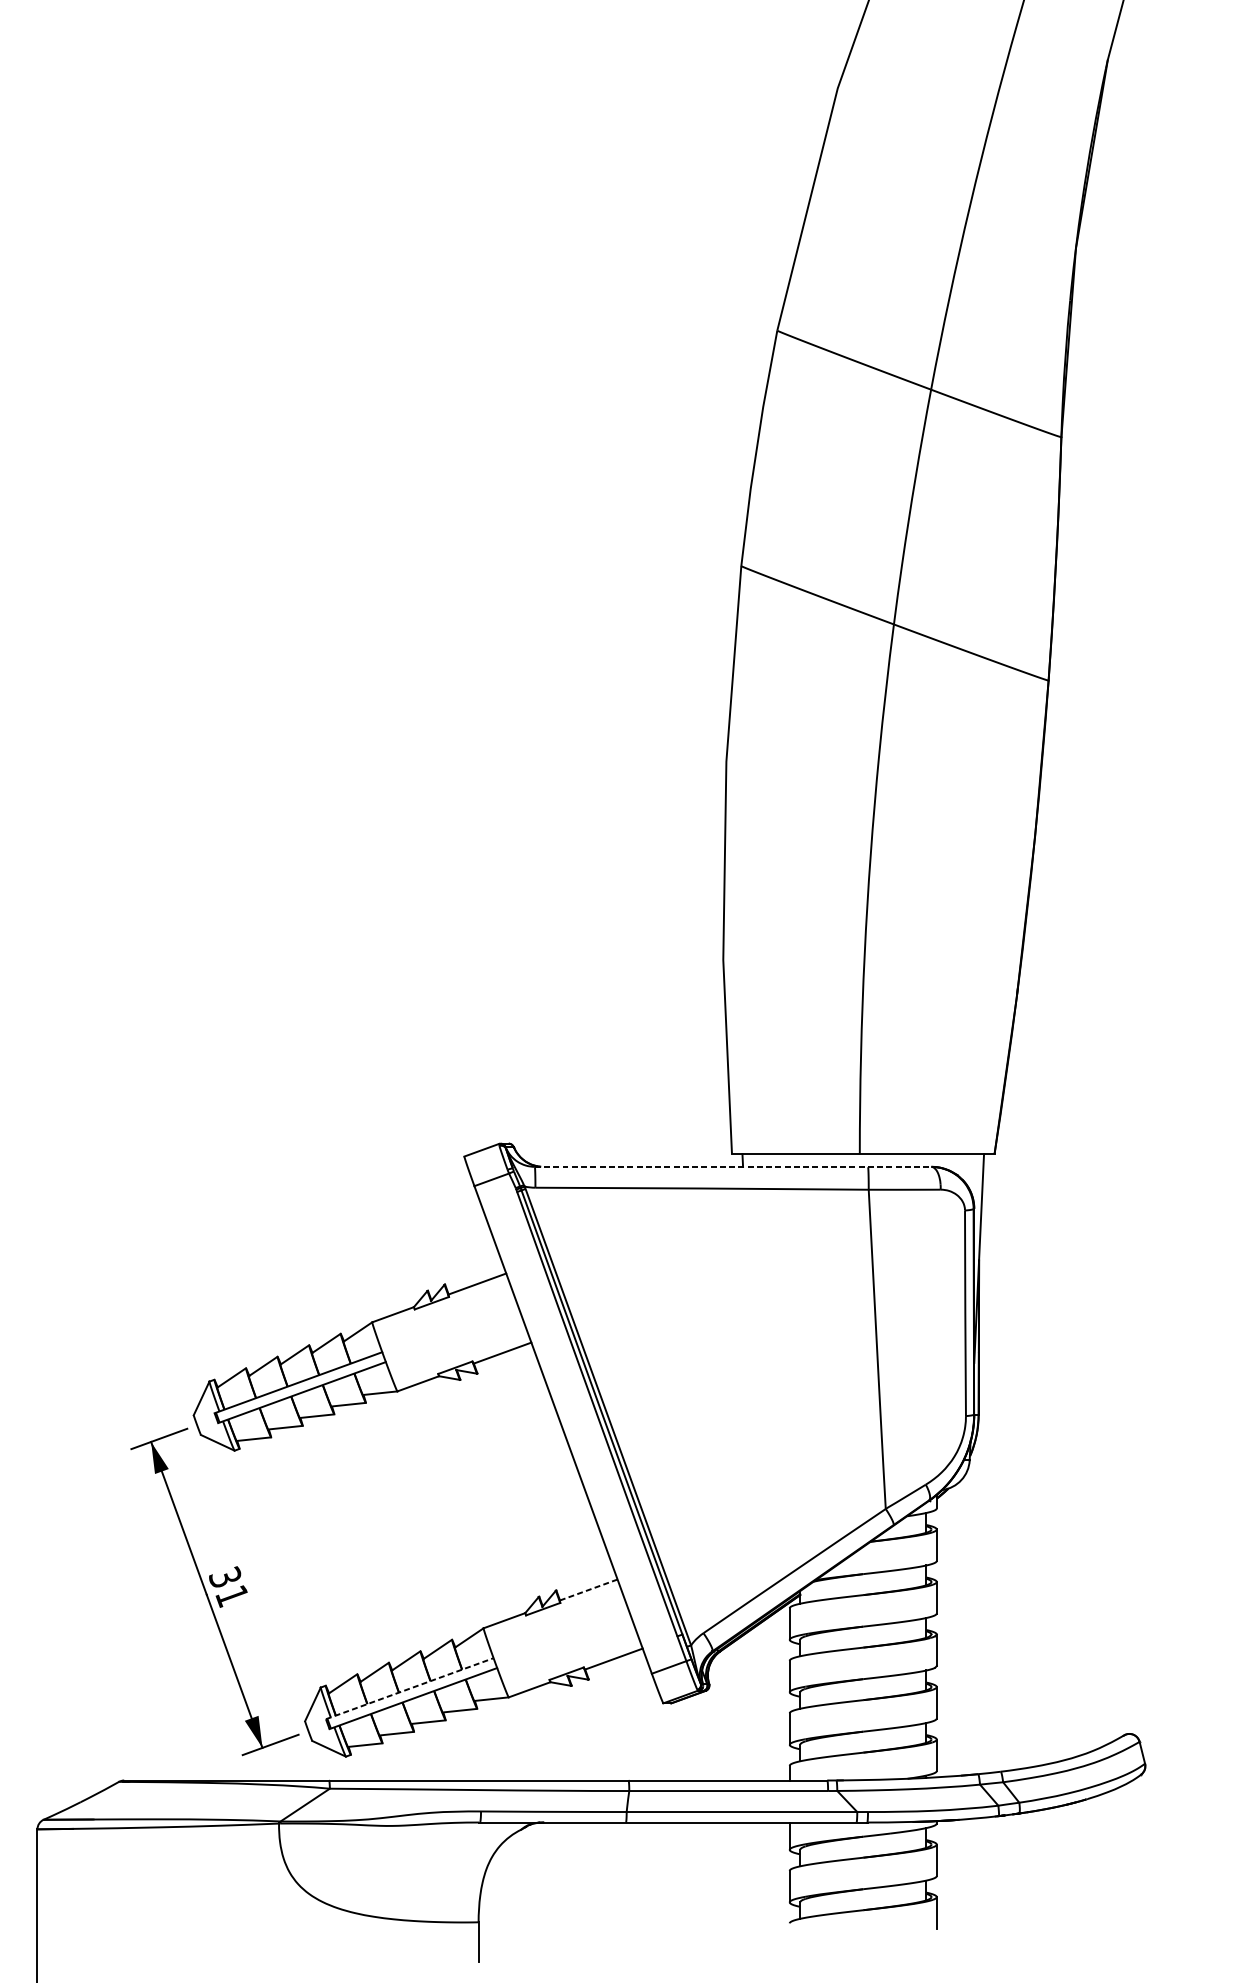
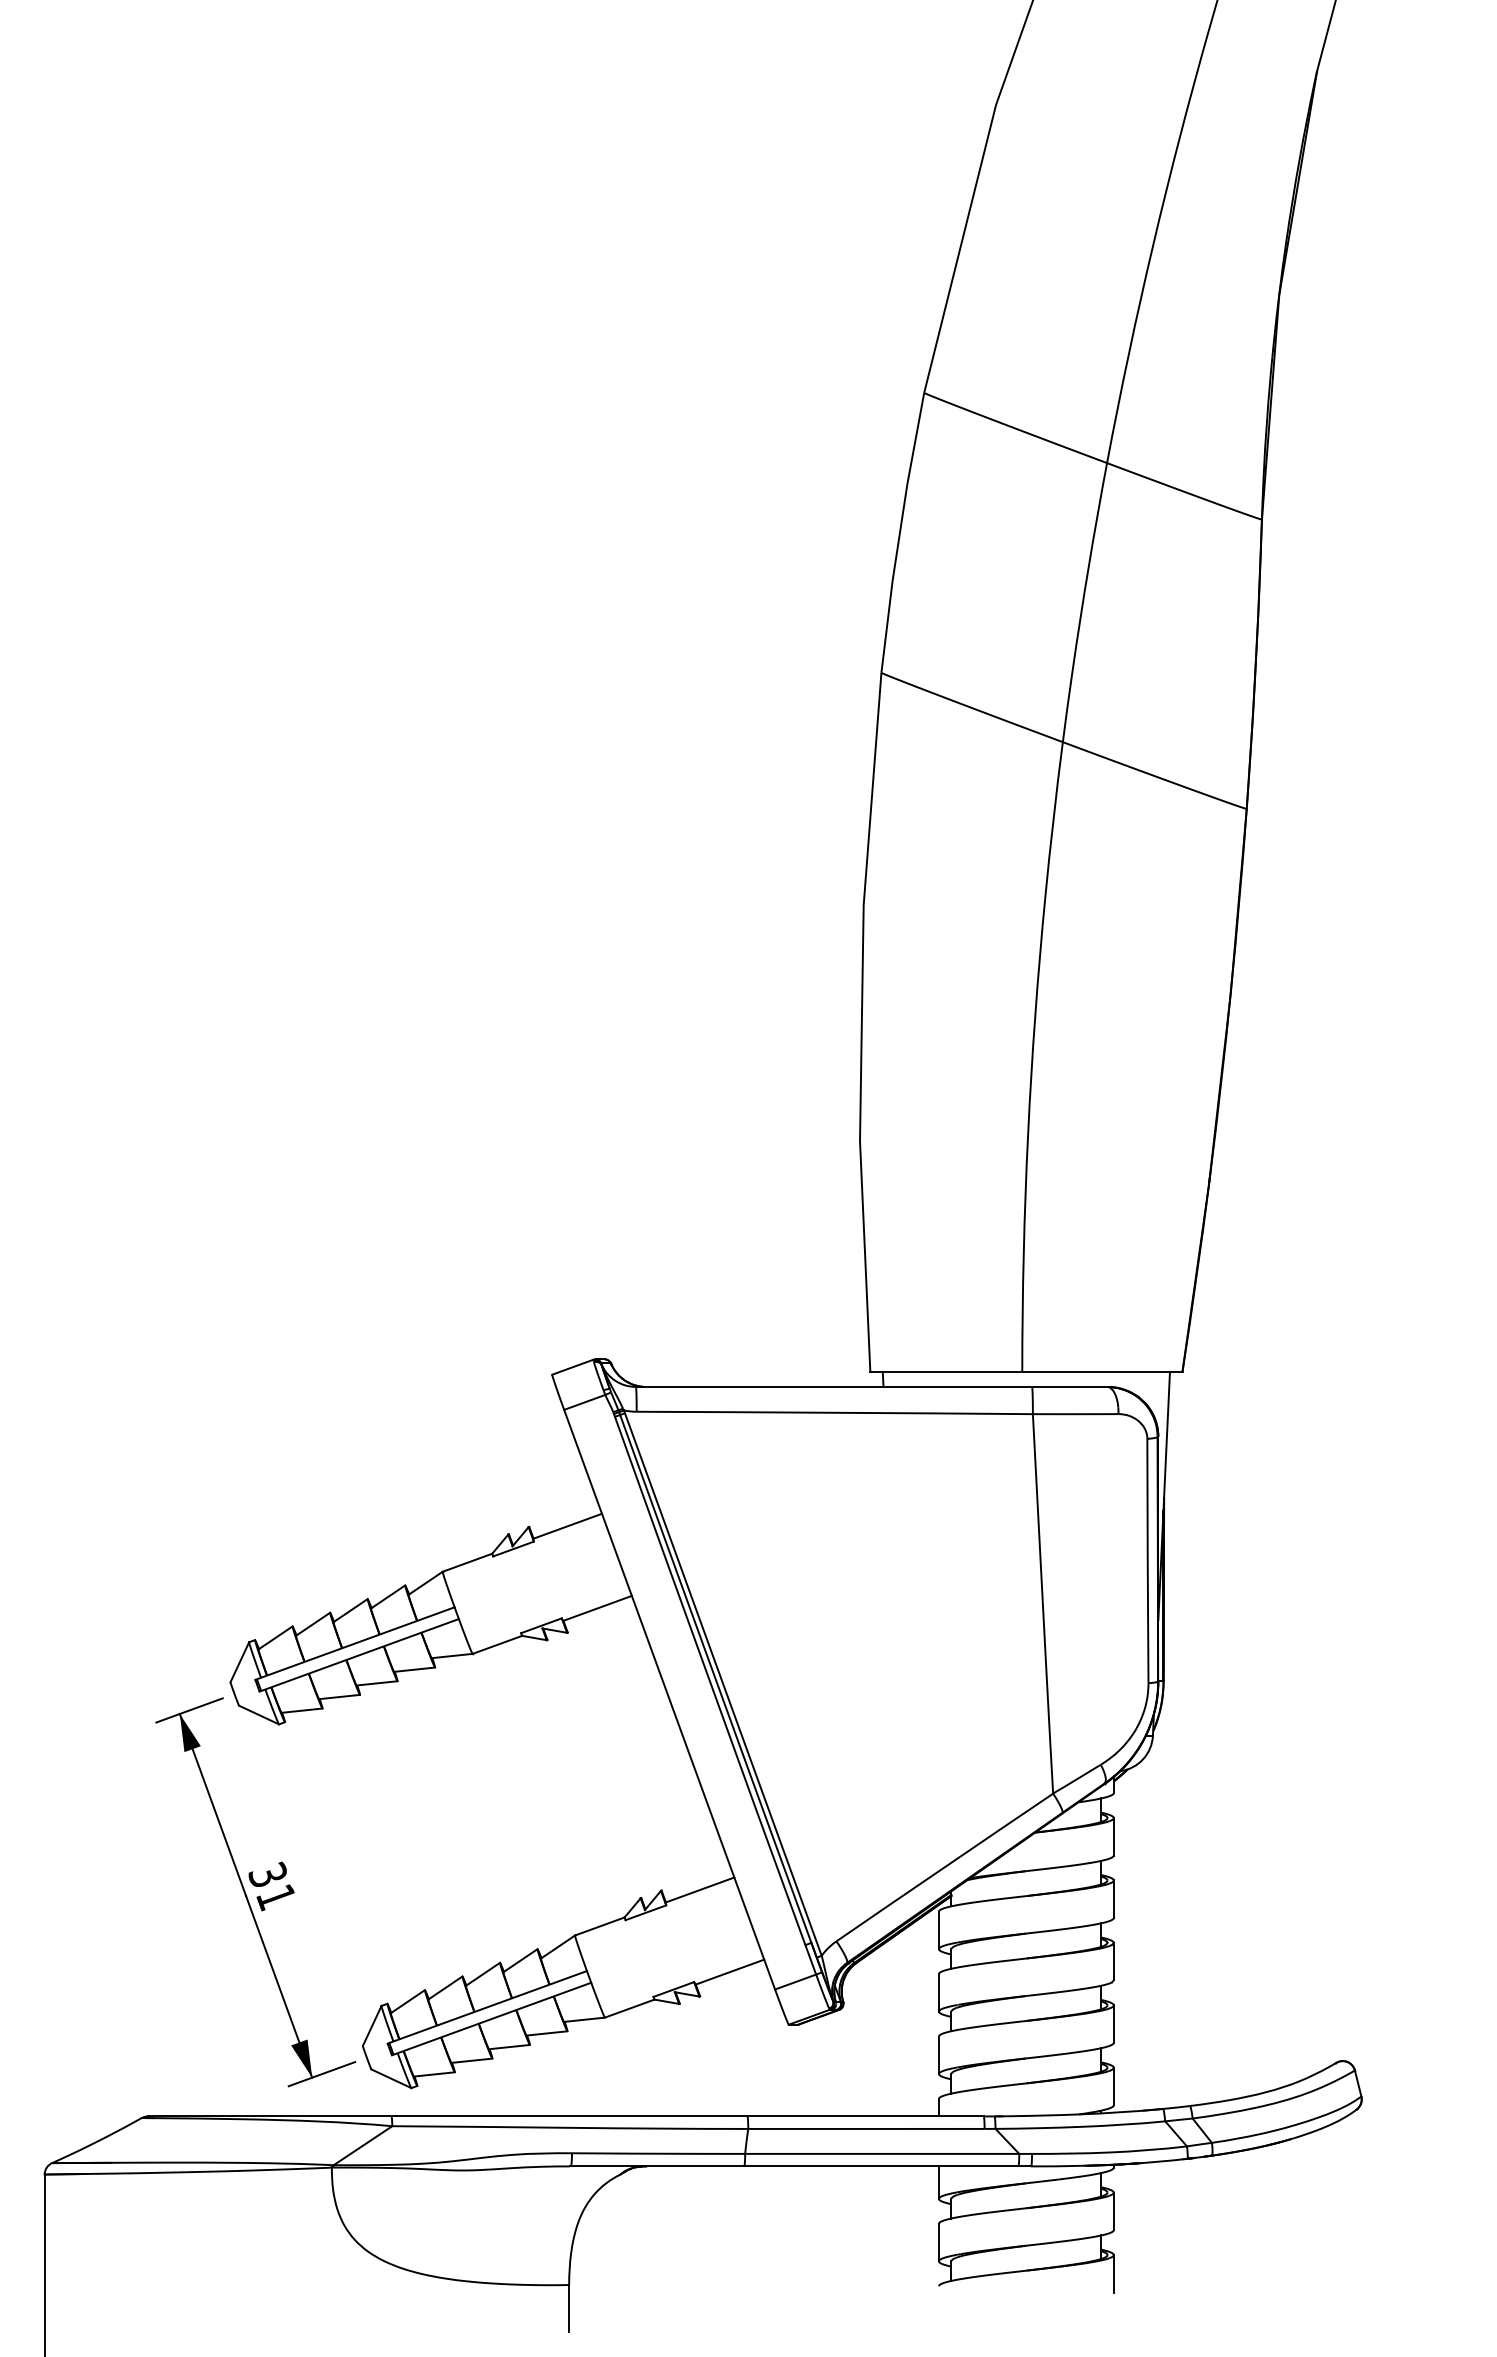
line: (732, 1166) -> (871, 1386), dashed -> solid
line: (588, 1590) -> (699, 1890), dashed -> solid
line: (409, 1688) -> (487, 2007), dashed -> solid

